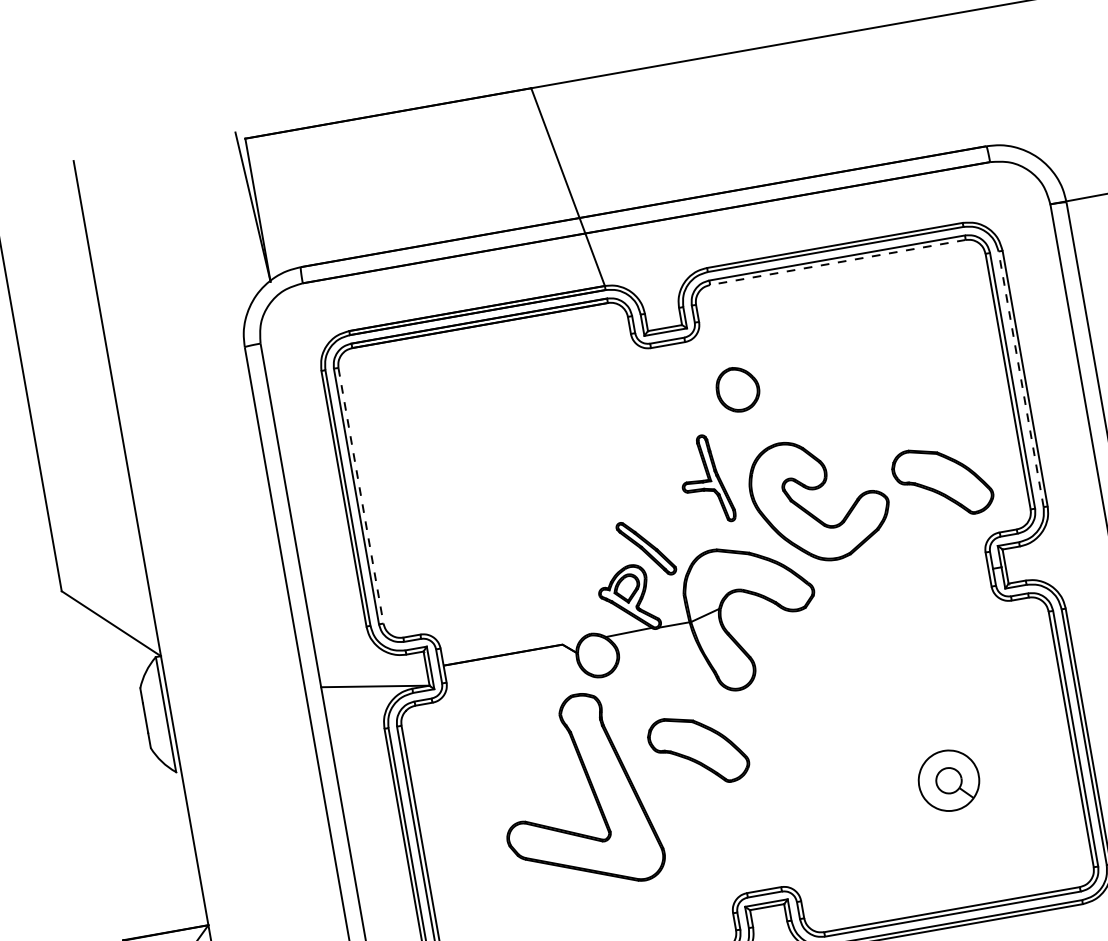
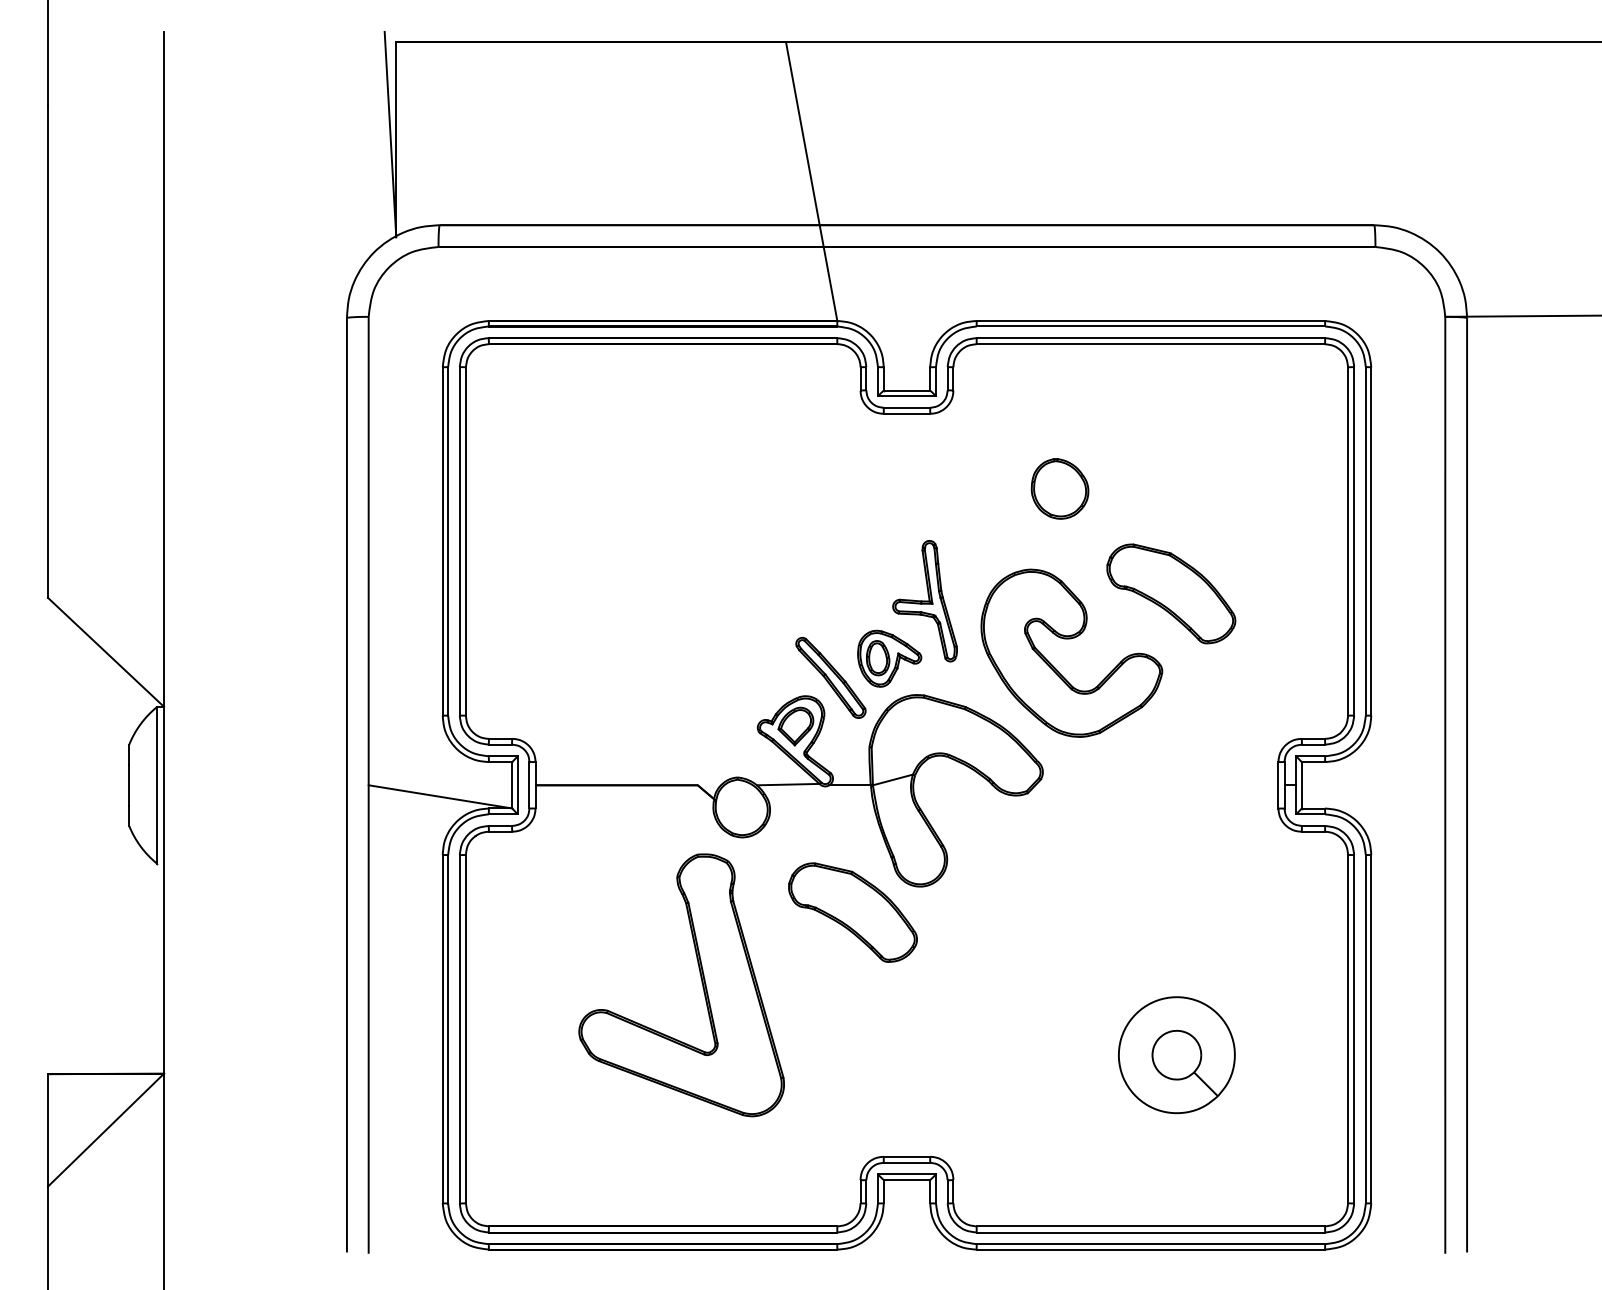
line: (837, 262) -> (1150, 344), dashed -> solid
line: (1020, 378) -> (1365, 540), dashed -> solid
part: (737, 389) -> (1059, 488), moved
part: (942, 481) -> (1171, 593), moved
line: (360, 496) -> (465, 542), dashed -> solid
part: (686, 526) -> (889, 658), added
part: (698, 750) -> (852, 912), moved
part: (948, 780) -> (1176, 1055), size x1.43

